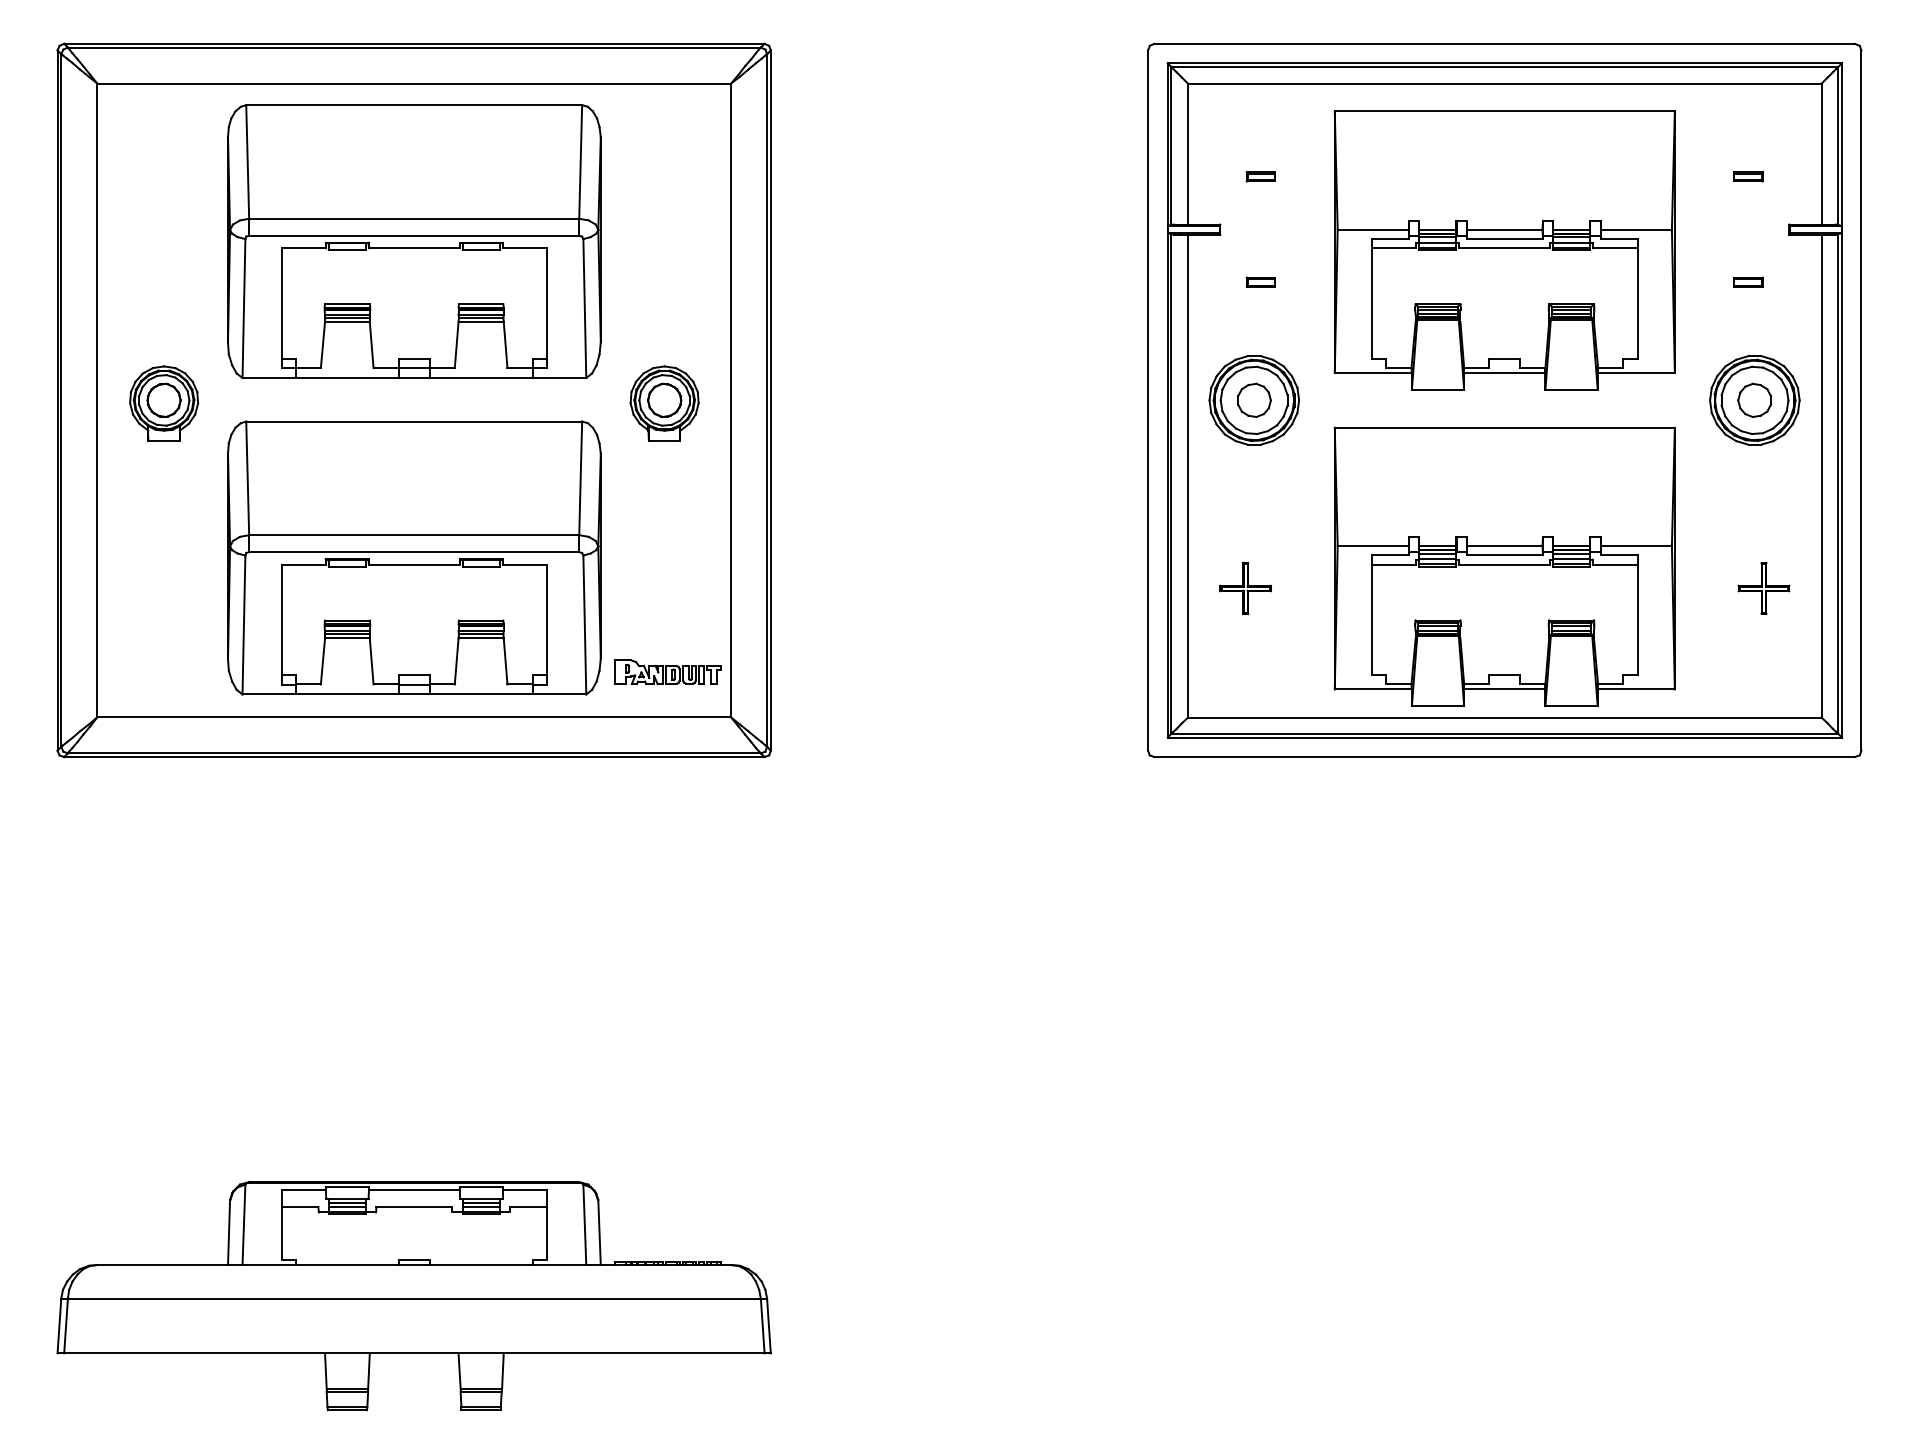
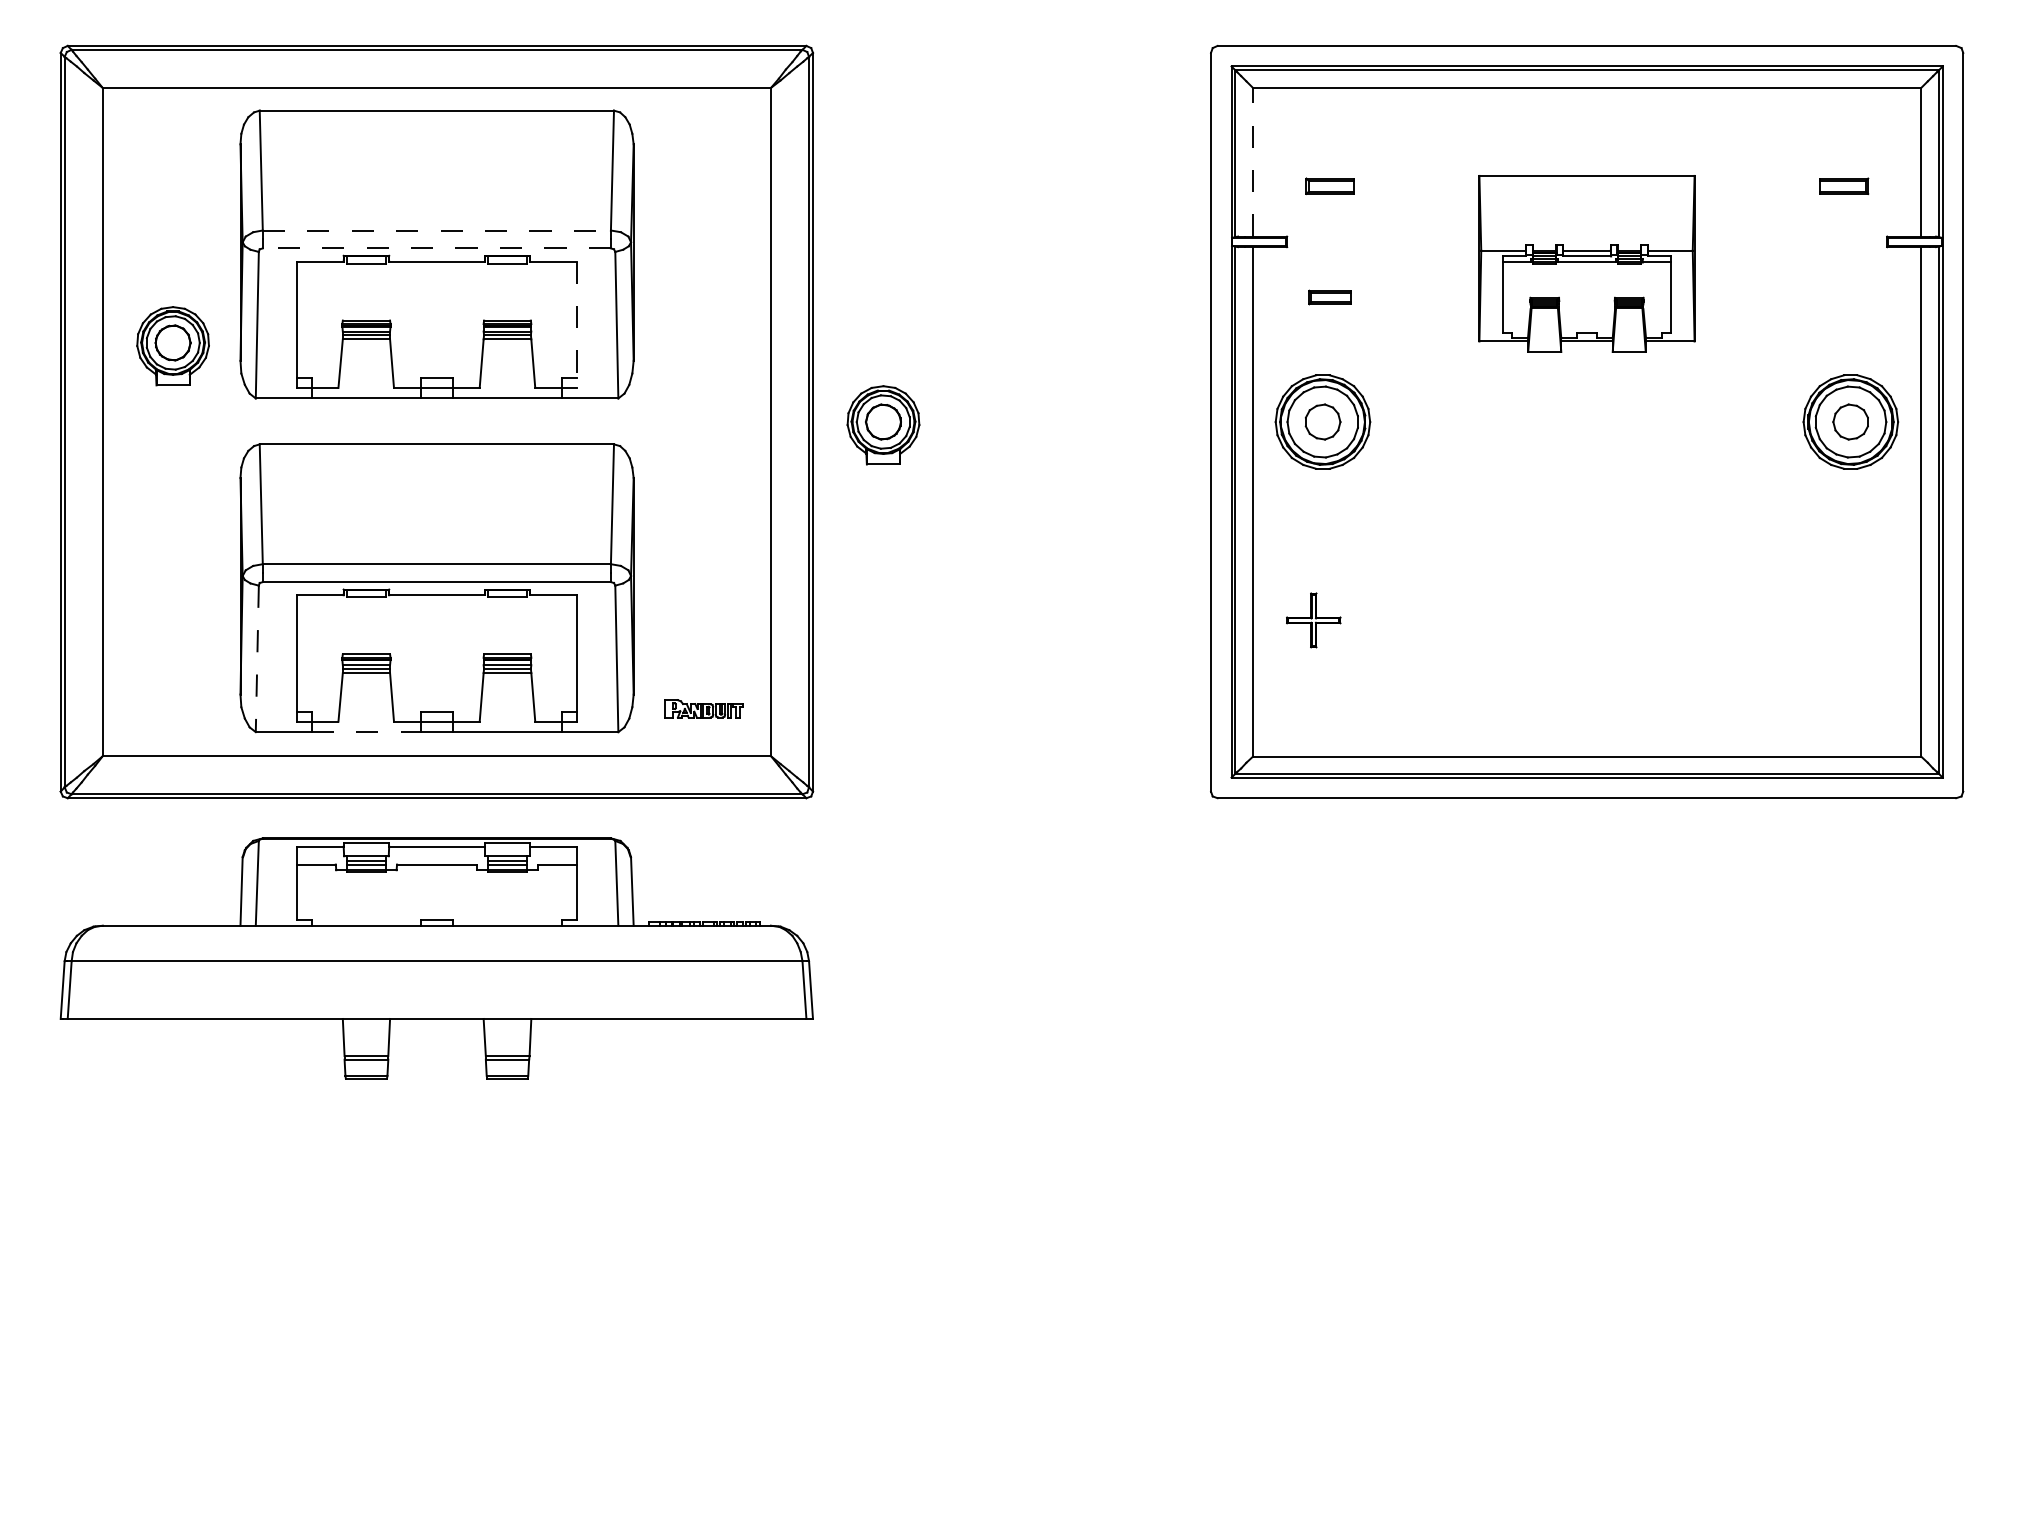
line: (1187, 153) -> (1252, 161), solid -> dashed
part: (1260, 176) -> (1329, 185), size x1.6
part: (1748, 176) -> (1844, 185), size x1.6
line: (414, 218) -> (437, 230), solid -> dashed
line: (413, 235) -> (436, 248), solid -> dashed
part: (1504, 250) -> (1586, 263), size x0.6
part: (1260, 281) -> (1329, 296), size x1.4
part: (1748, 281) -> (1844, 296), removed
line: (546, 308) -> (576, 325), solid -> dashed
part: (164, 403) -> (173, 346), moved
part: (664, 403) -> (883, 425), moved
part: (1504, 566) -> (1586, 597), removed
part: (1763, 587) -> (1859, 619), removed
line: (243, 625) -> (256, 659), solid -> dashed
part: (667, 672) -> (704, 709), size x0.7
line: (347, 694) -> (366, 732), solid -> dashed
part: (413, 1296) -> (436, 958), moved

